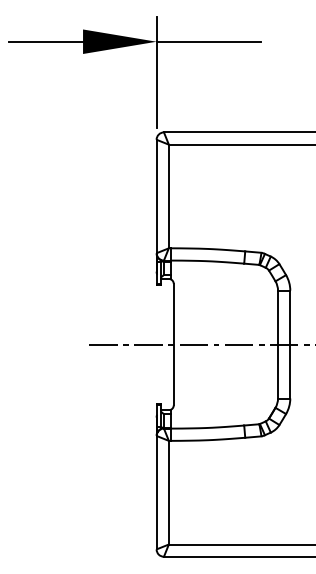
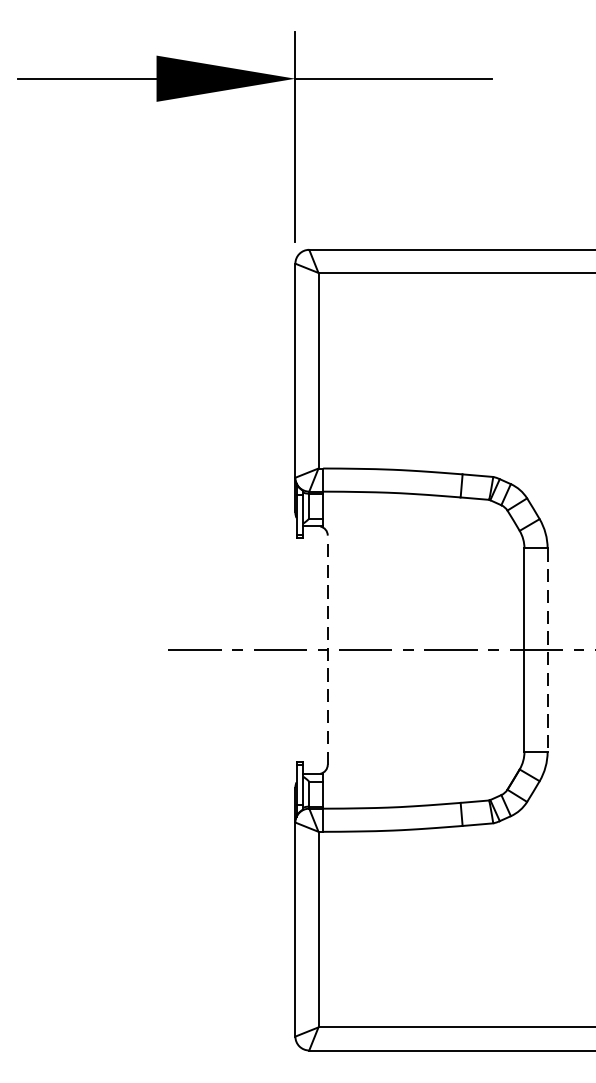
line: (173, 344) -> (327, 649), solid -> dashed
line: (290, 344) -> (548, 649), solid -> dashed

